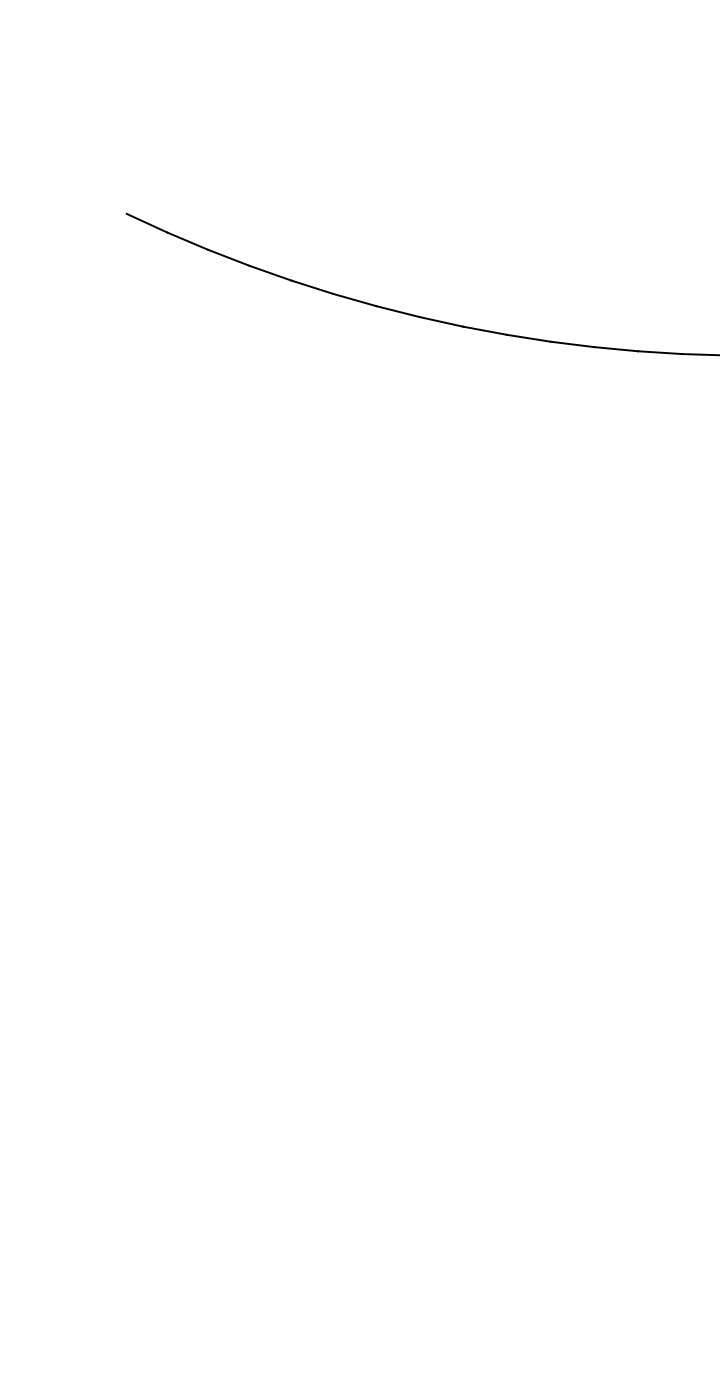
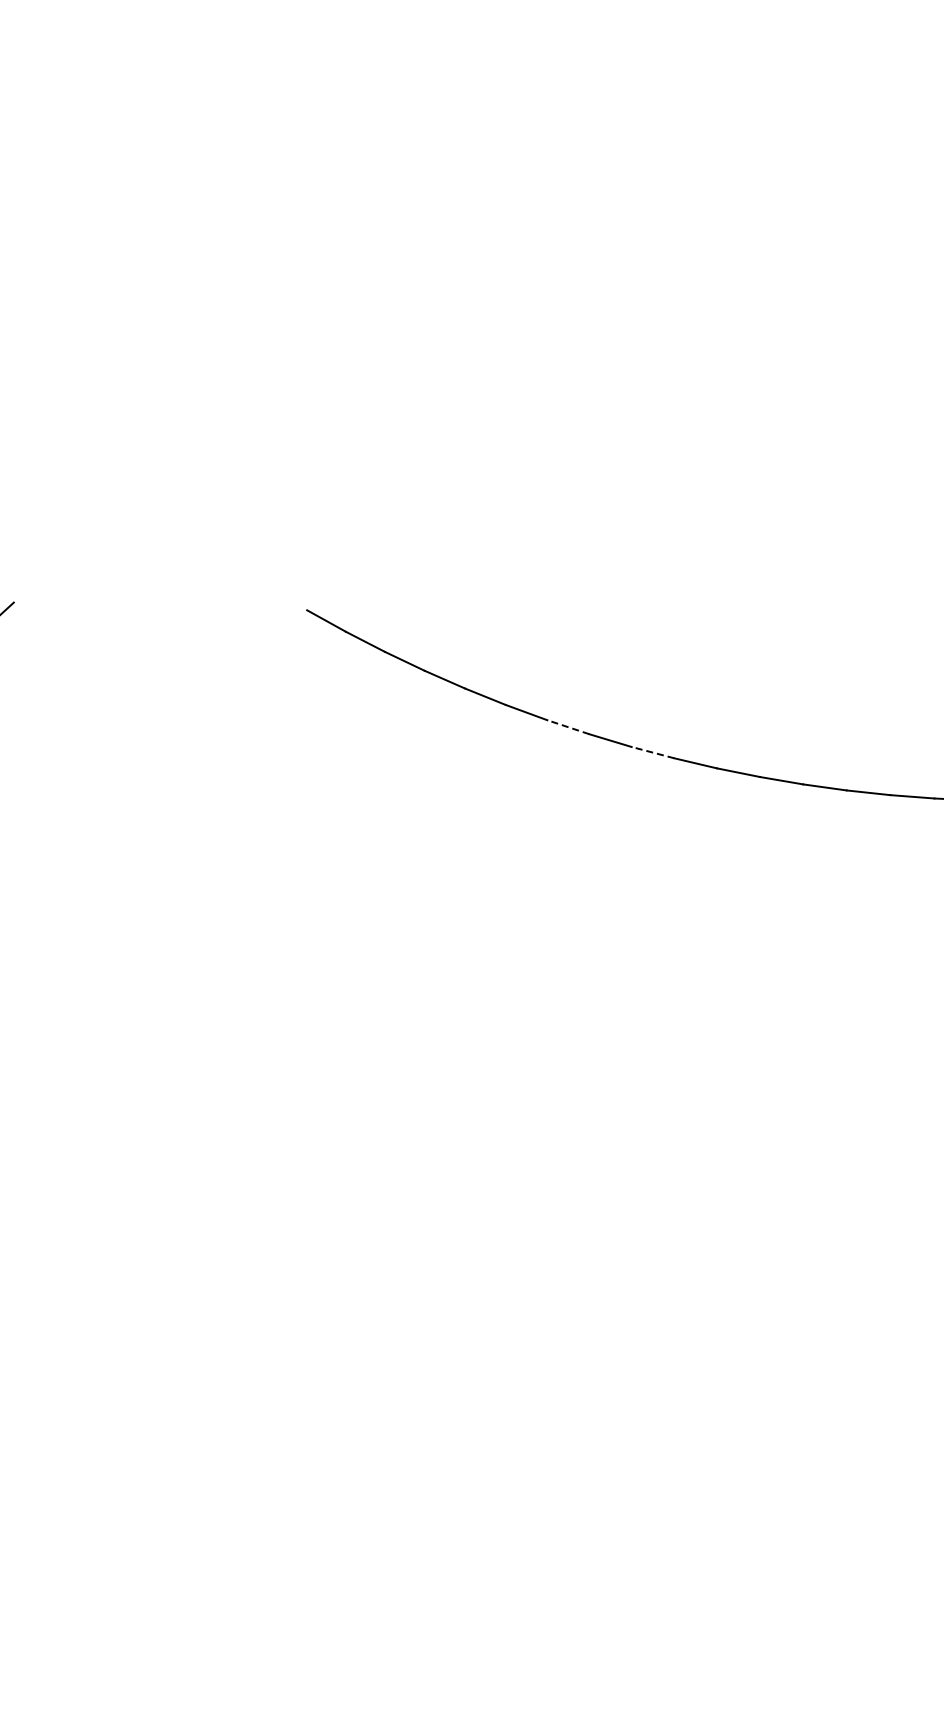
line: (397, 311) -> (567, 727), solid -> dashed
line: (484, 330) -> (652, 752), solid -> dashed

